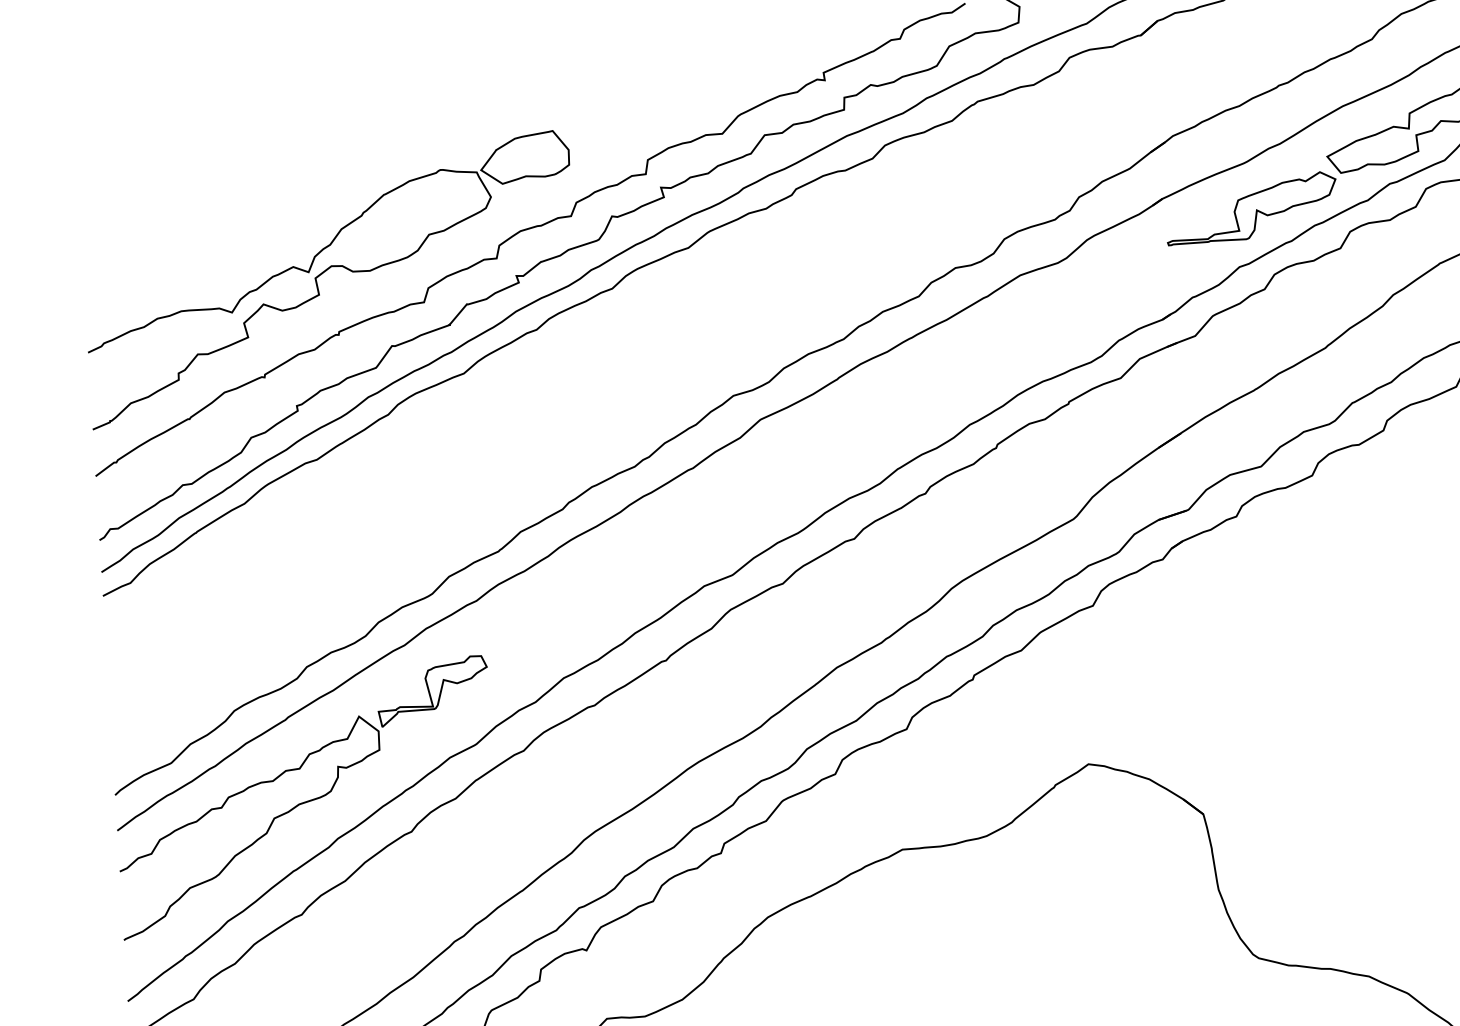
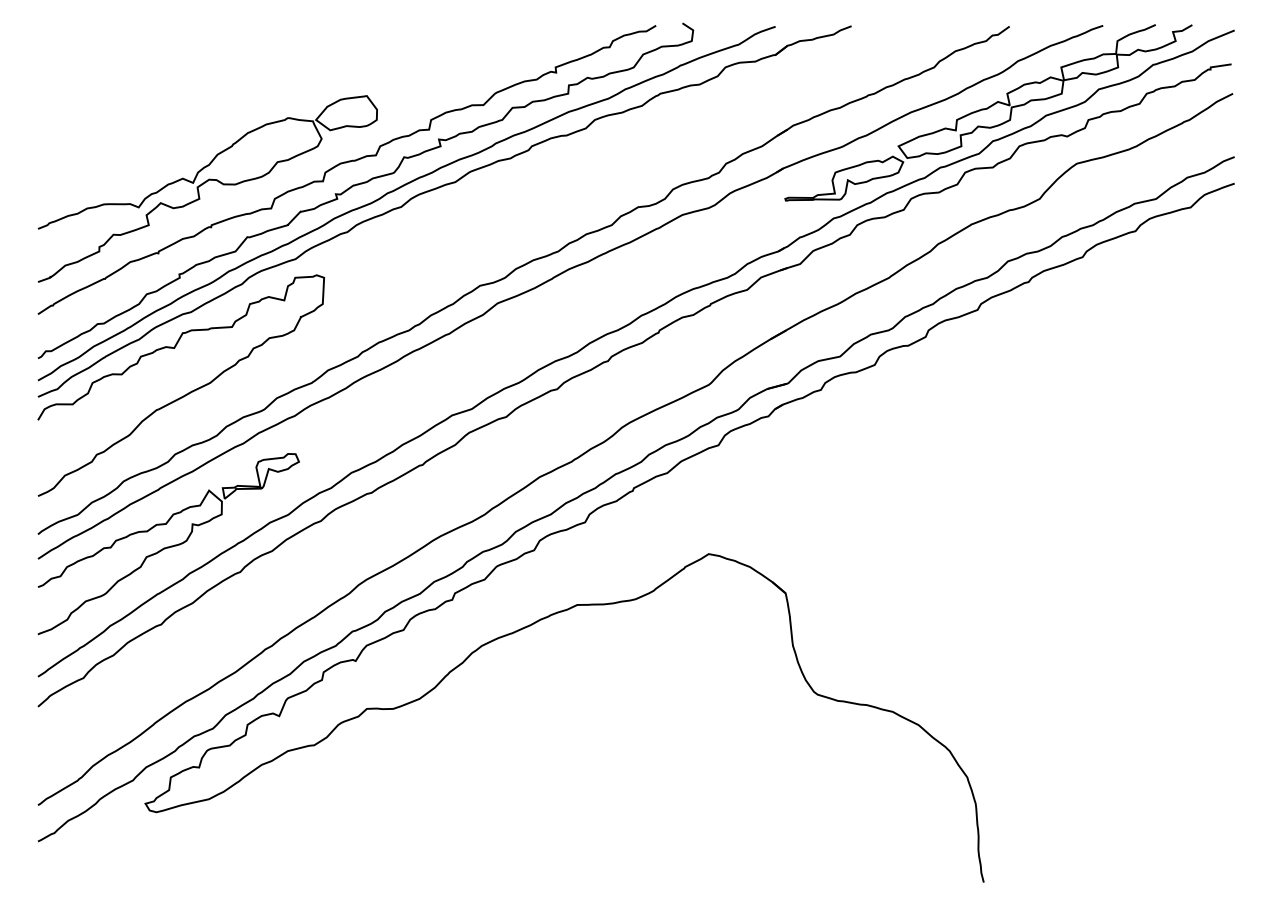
curve: (317, 577) -> (186, 393), added

